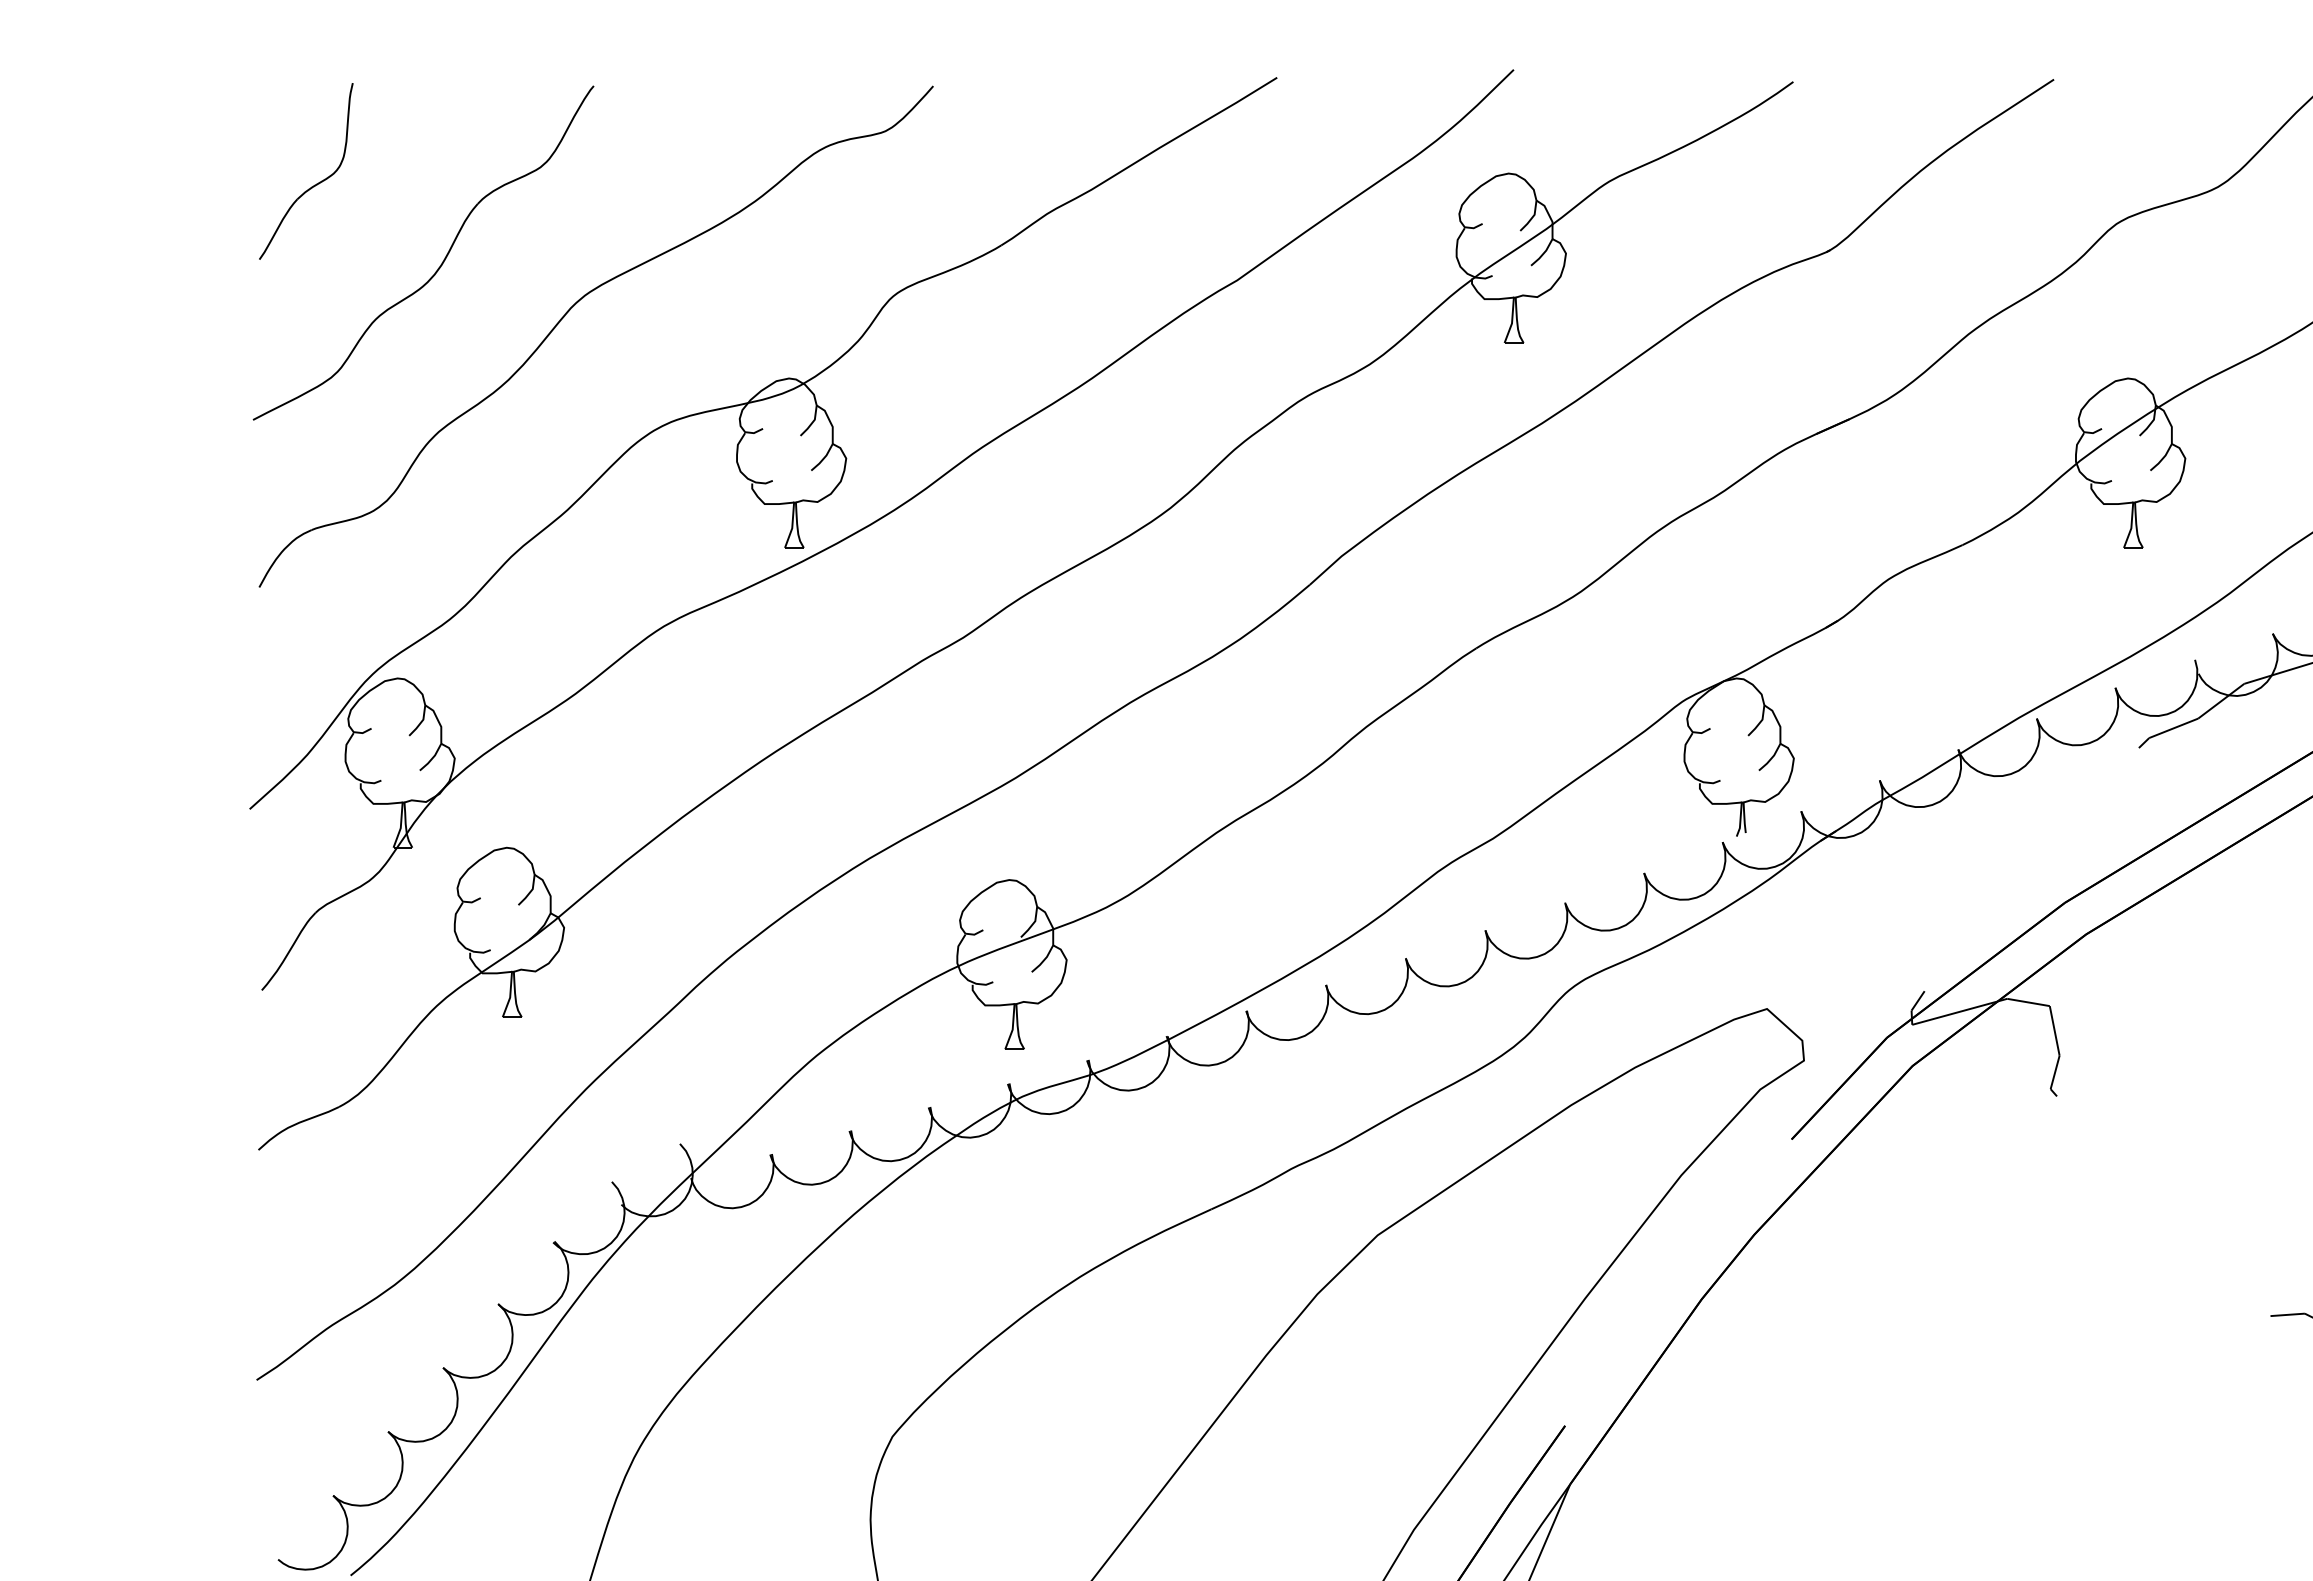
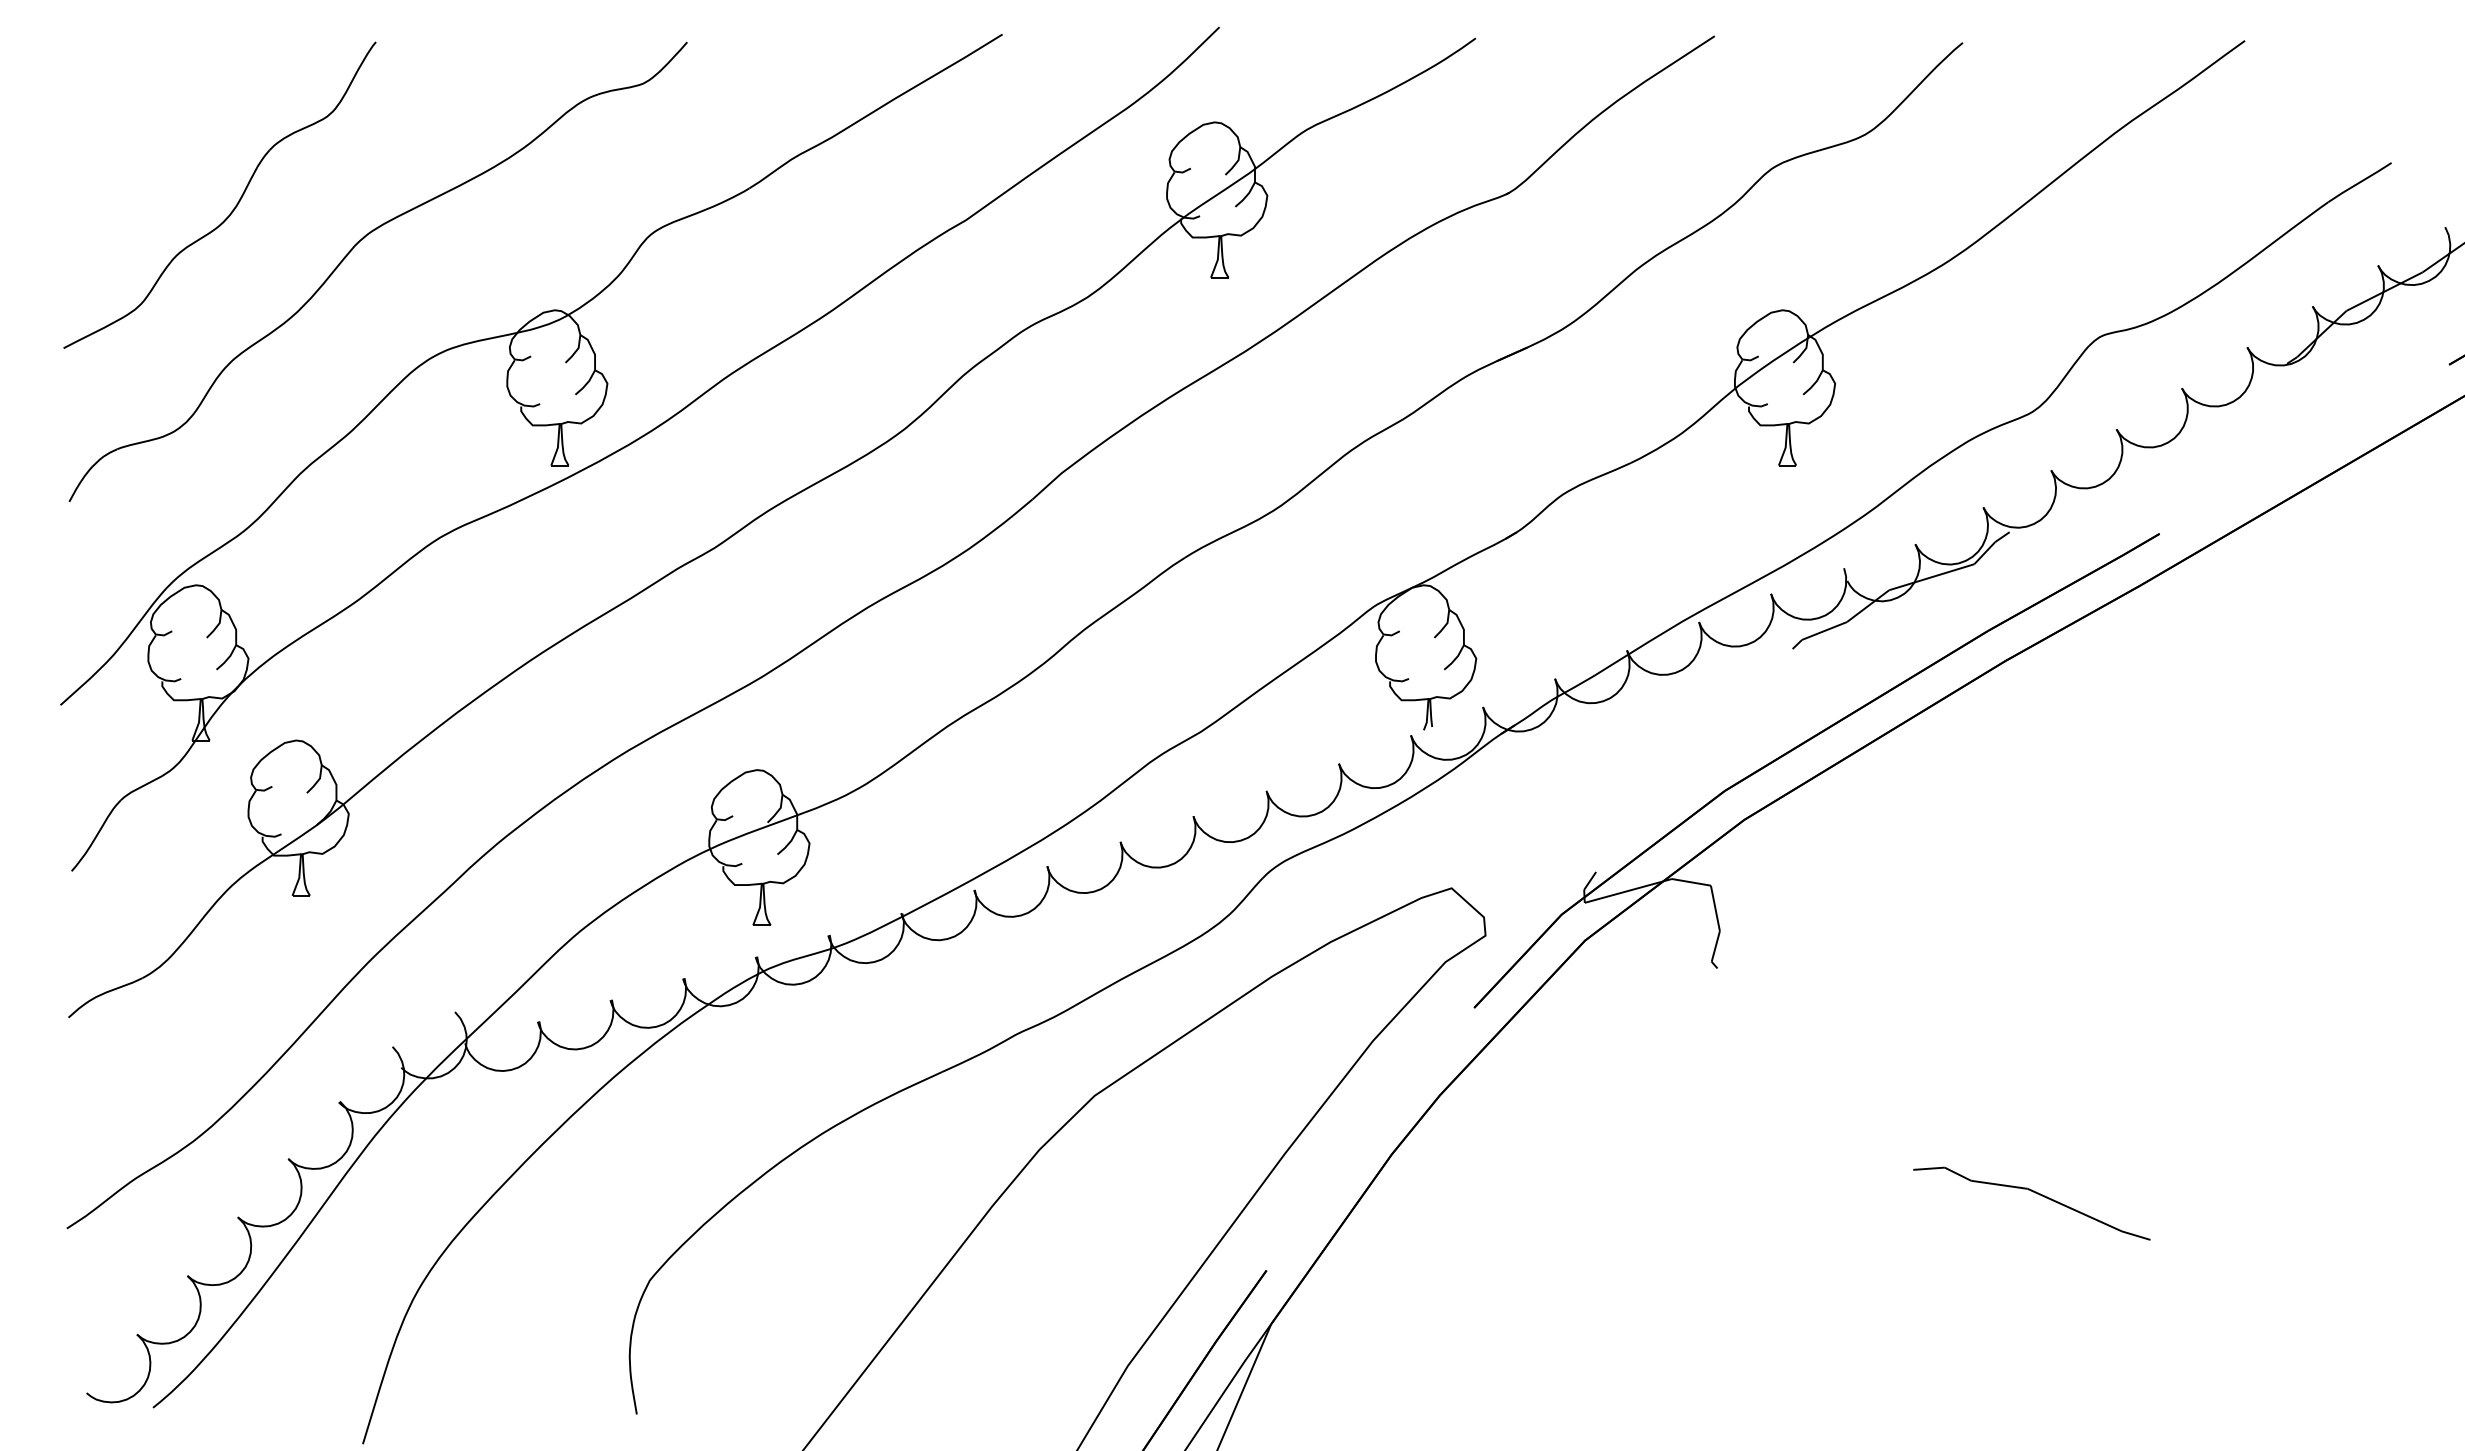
part: (314, 184) -> (119, 132), removed

